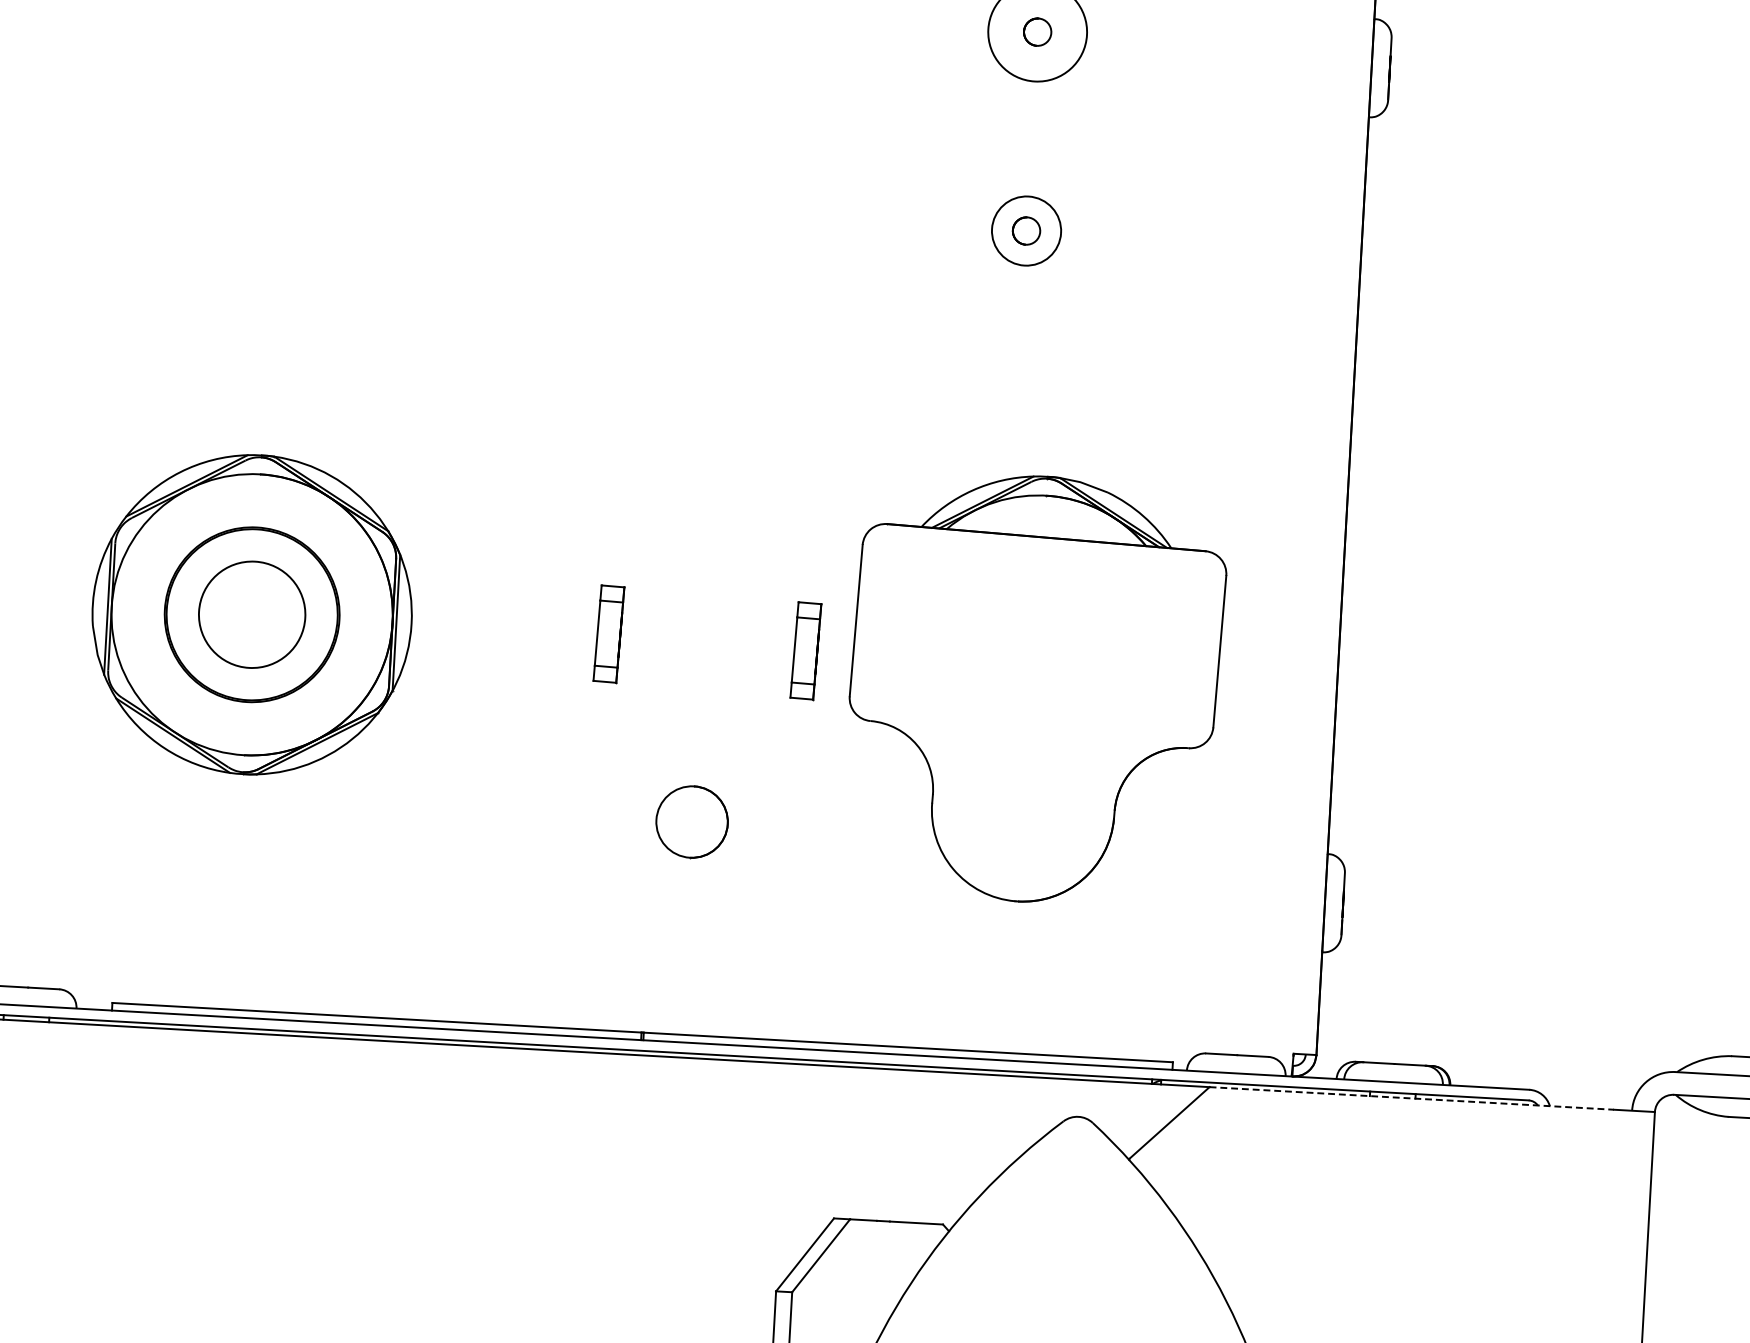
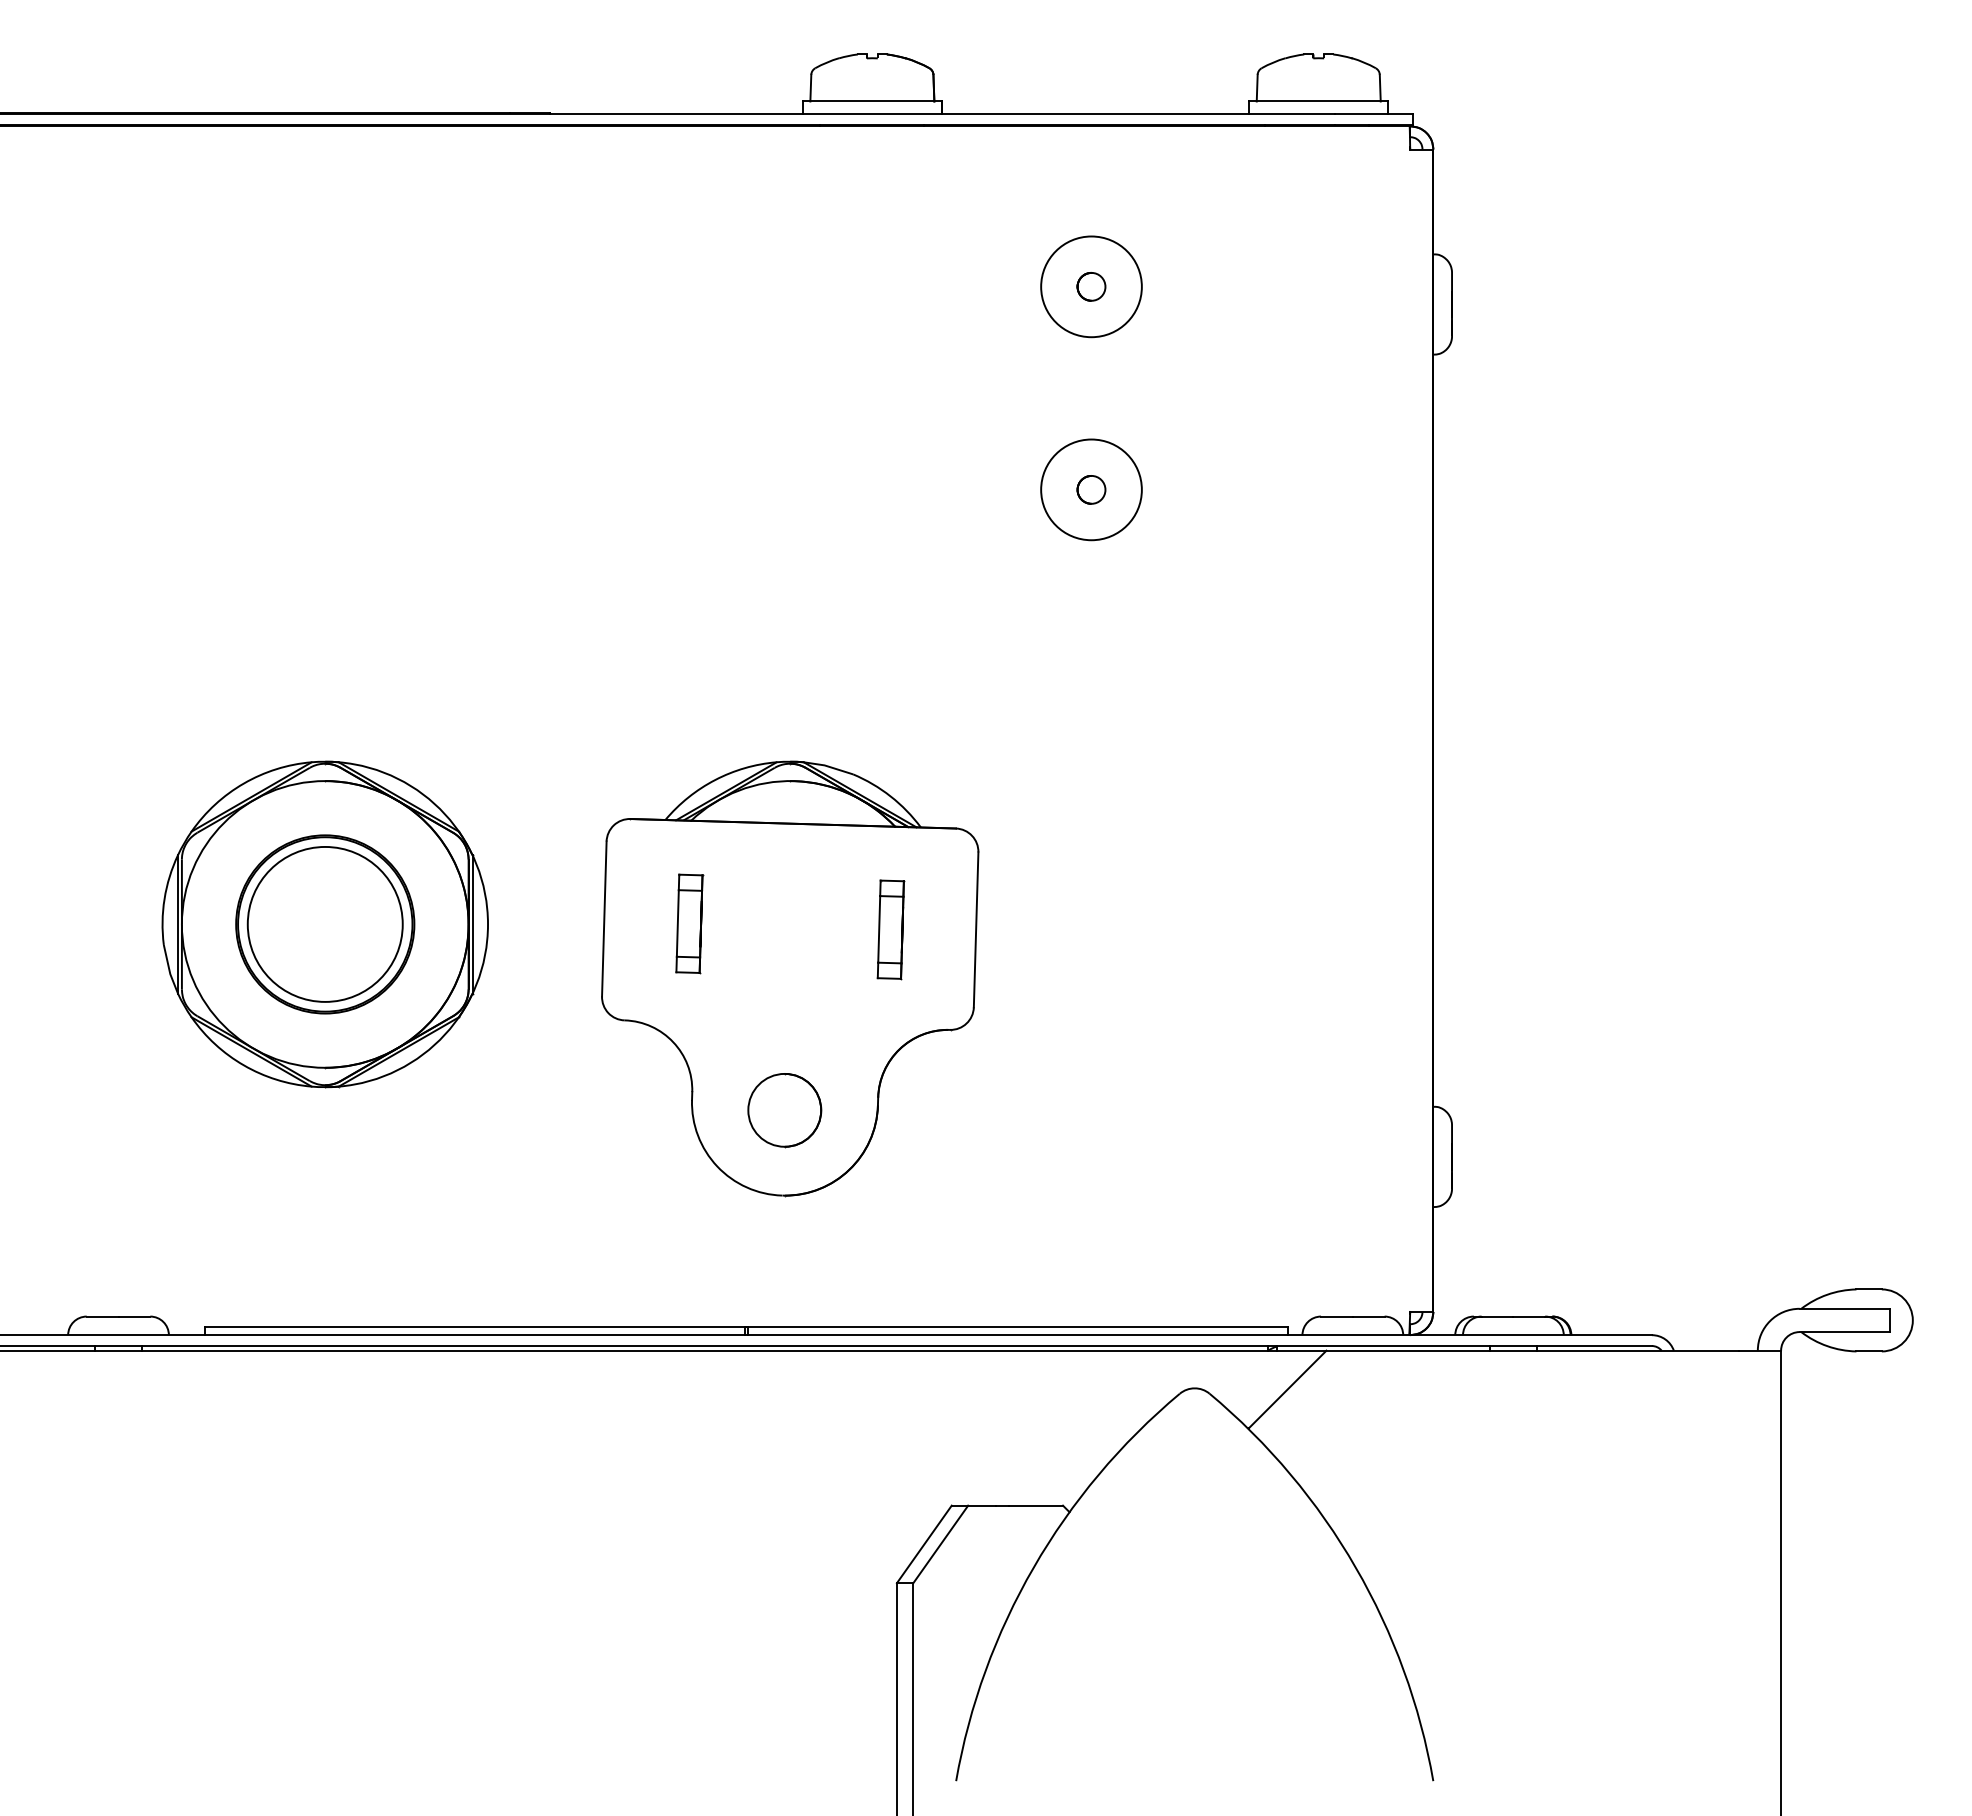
circle: (1026, 230) -> (1091, 489), size x1.43
circle: (251, 613) -> (324, 923), size x1.43
part: (1035, 689) -> (790, 978), moved
line: (1412, 1098) -> (1533, 1350), dashed -> solid

